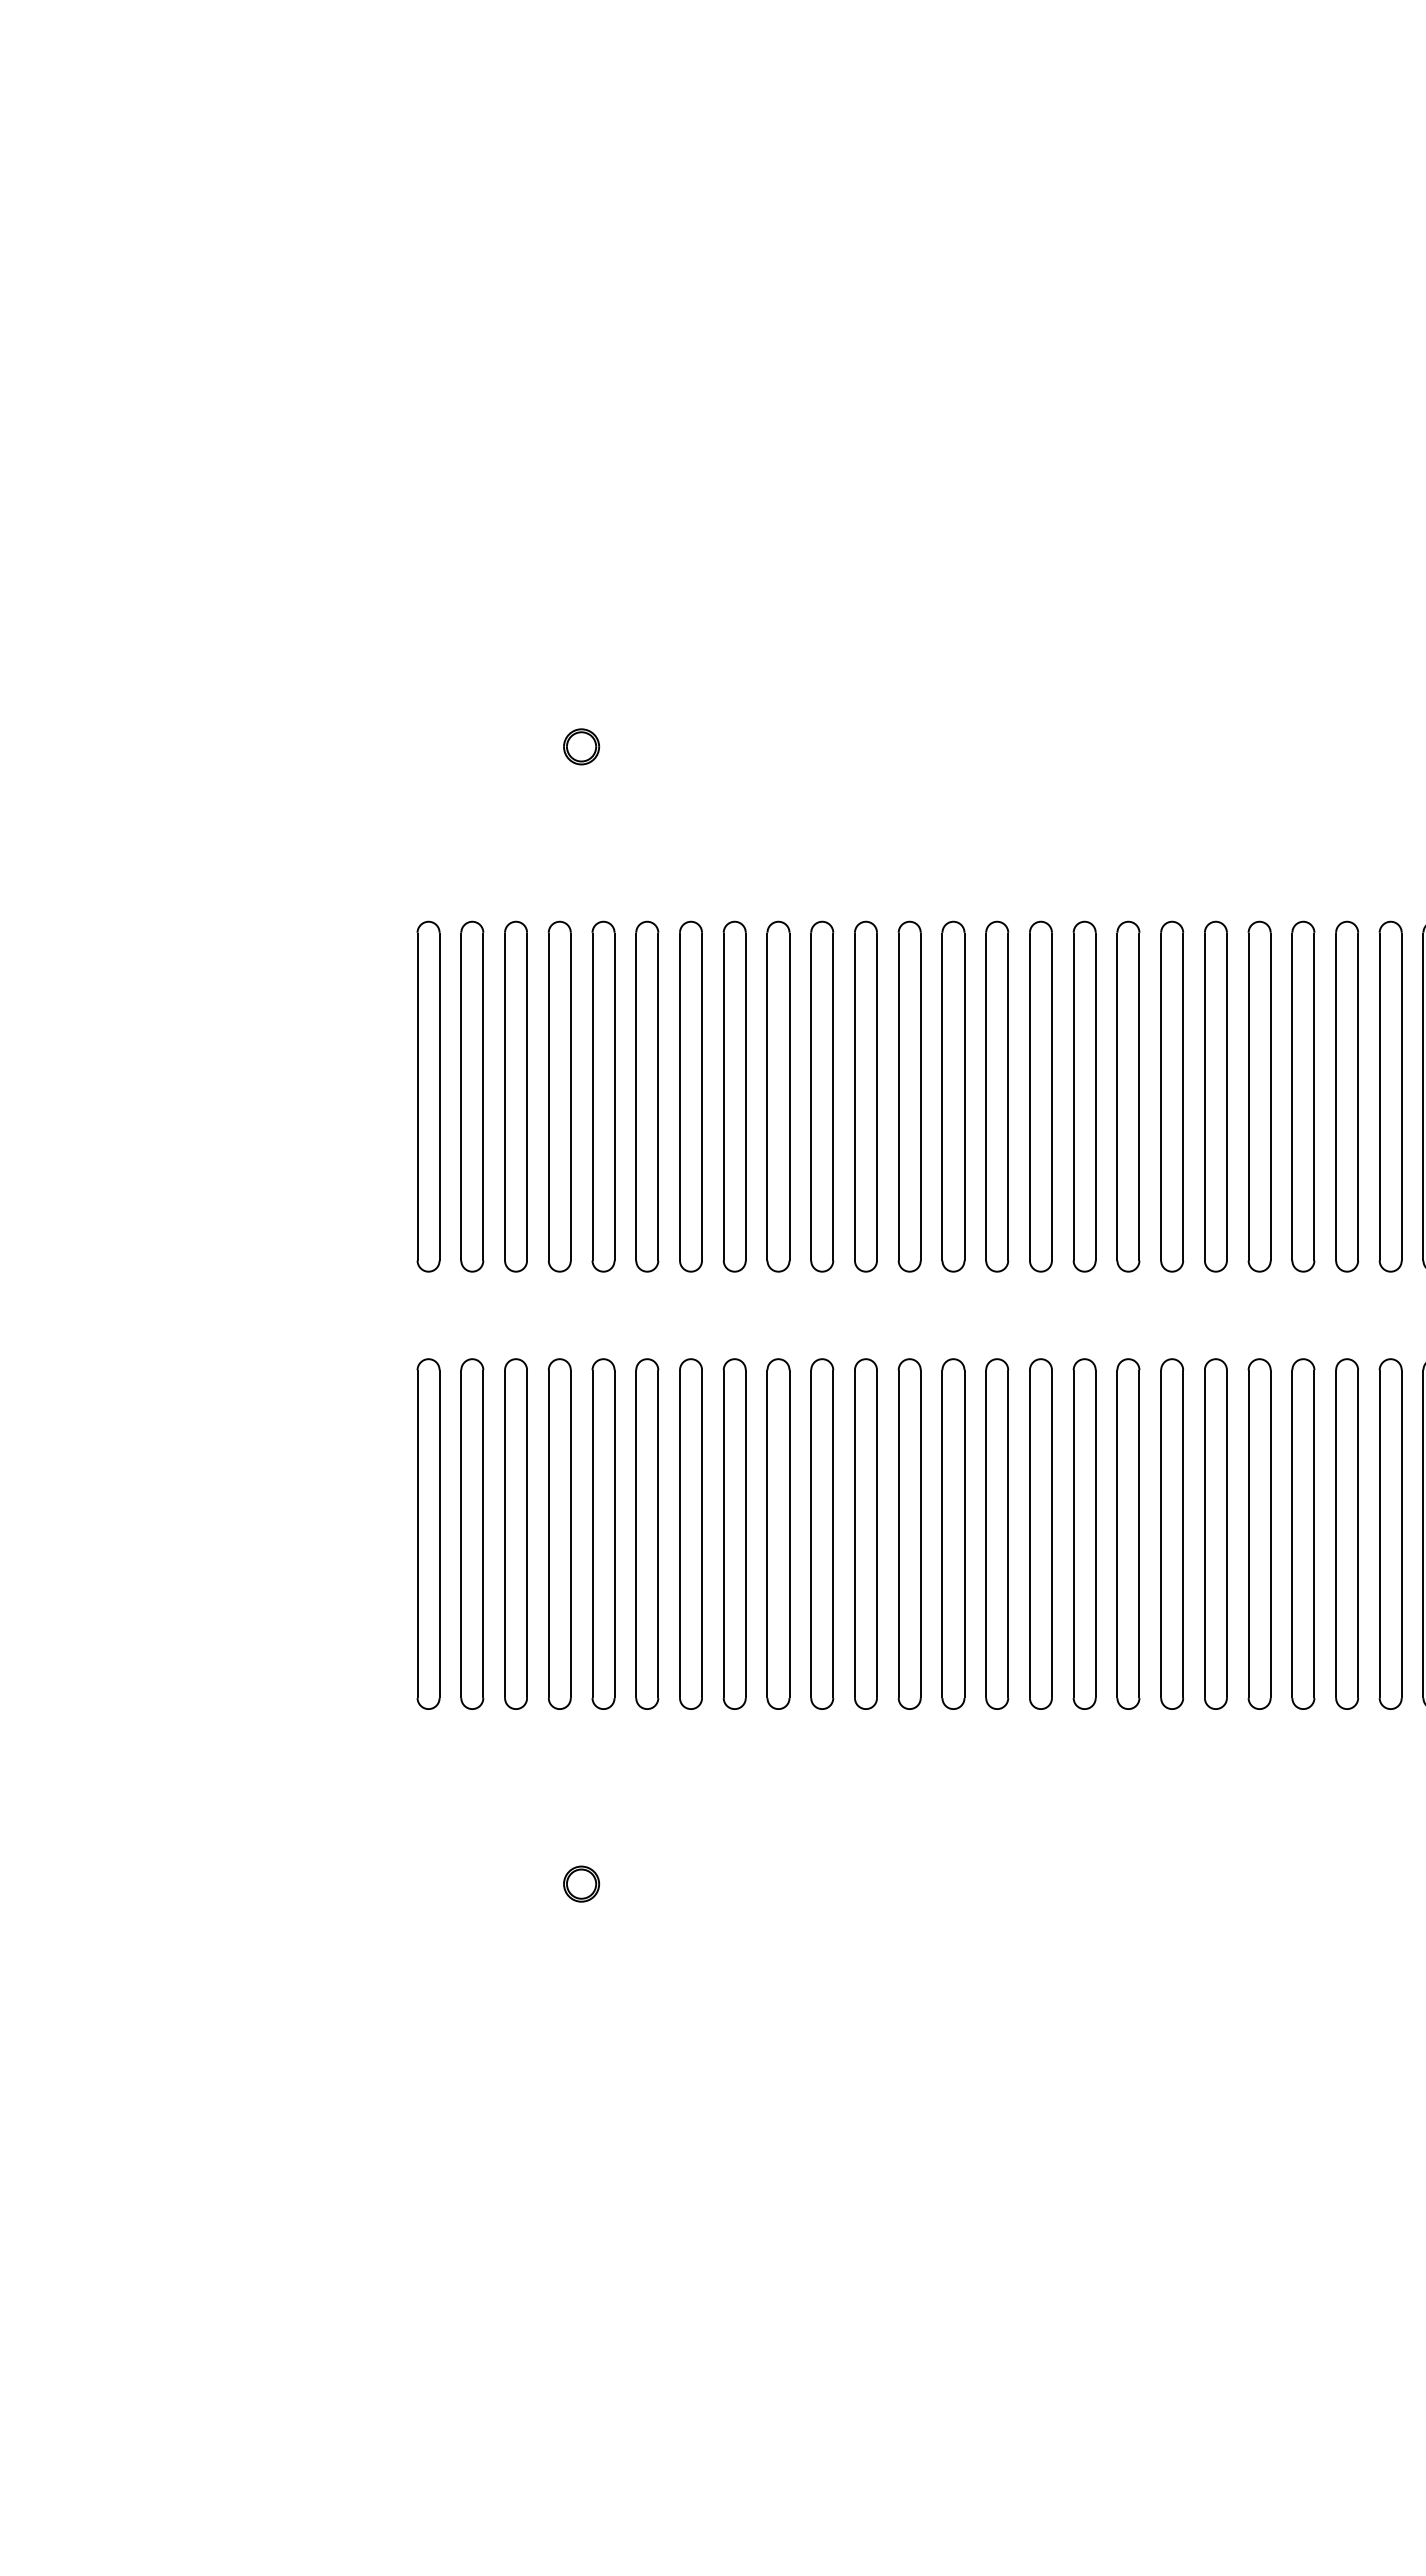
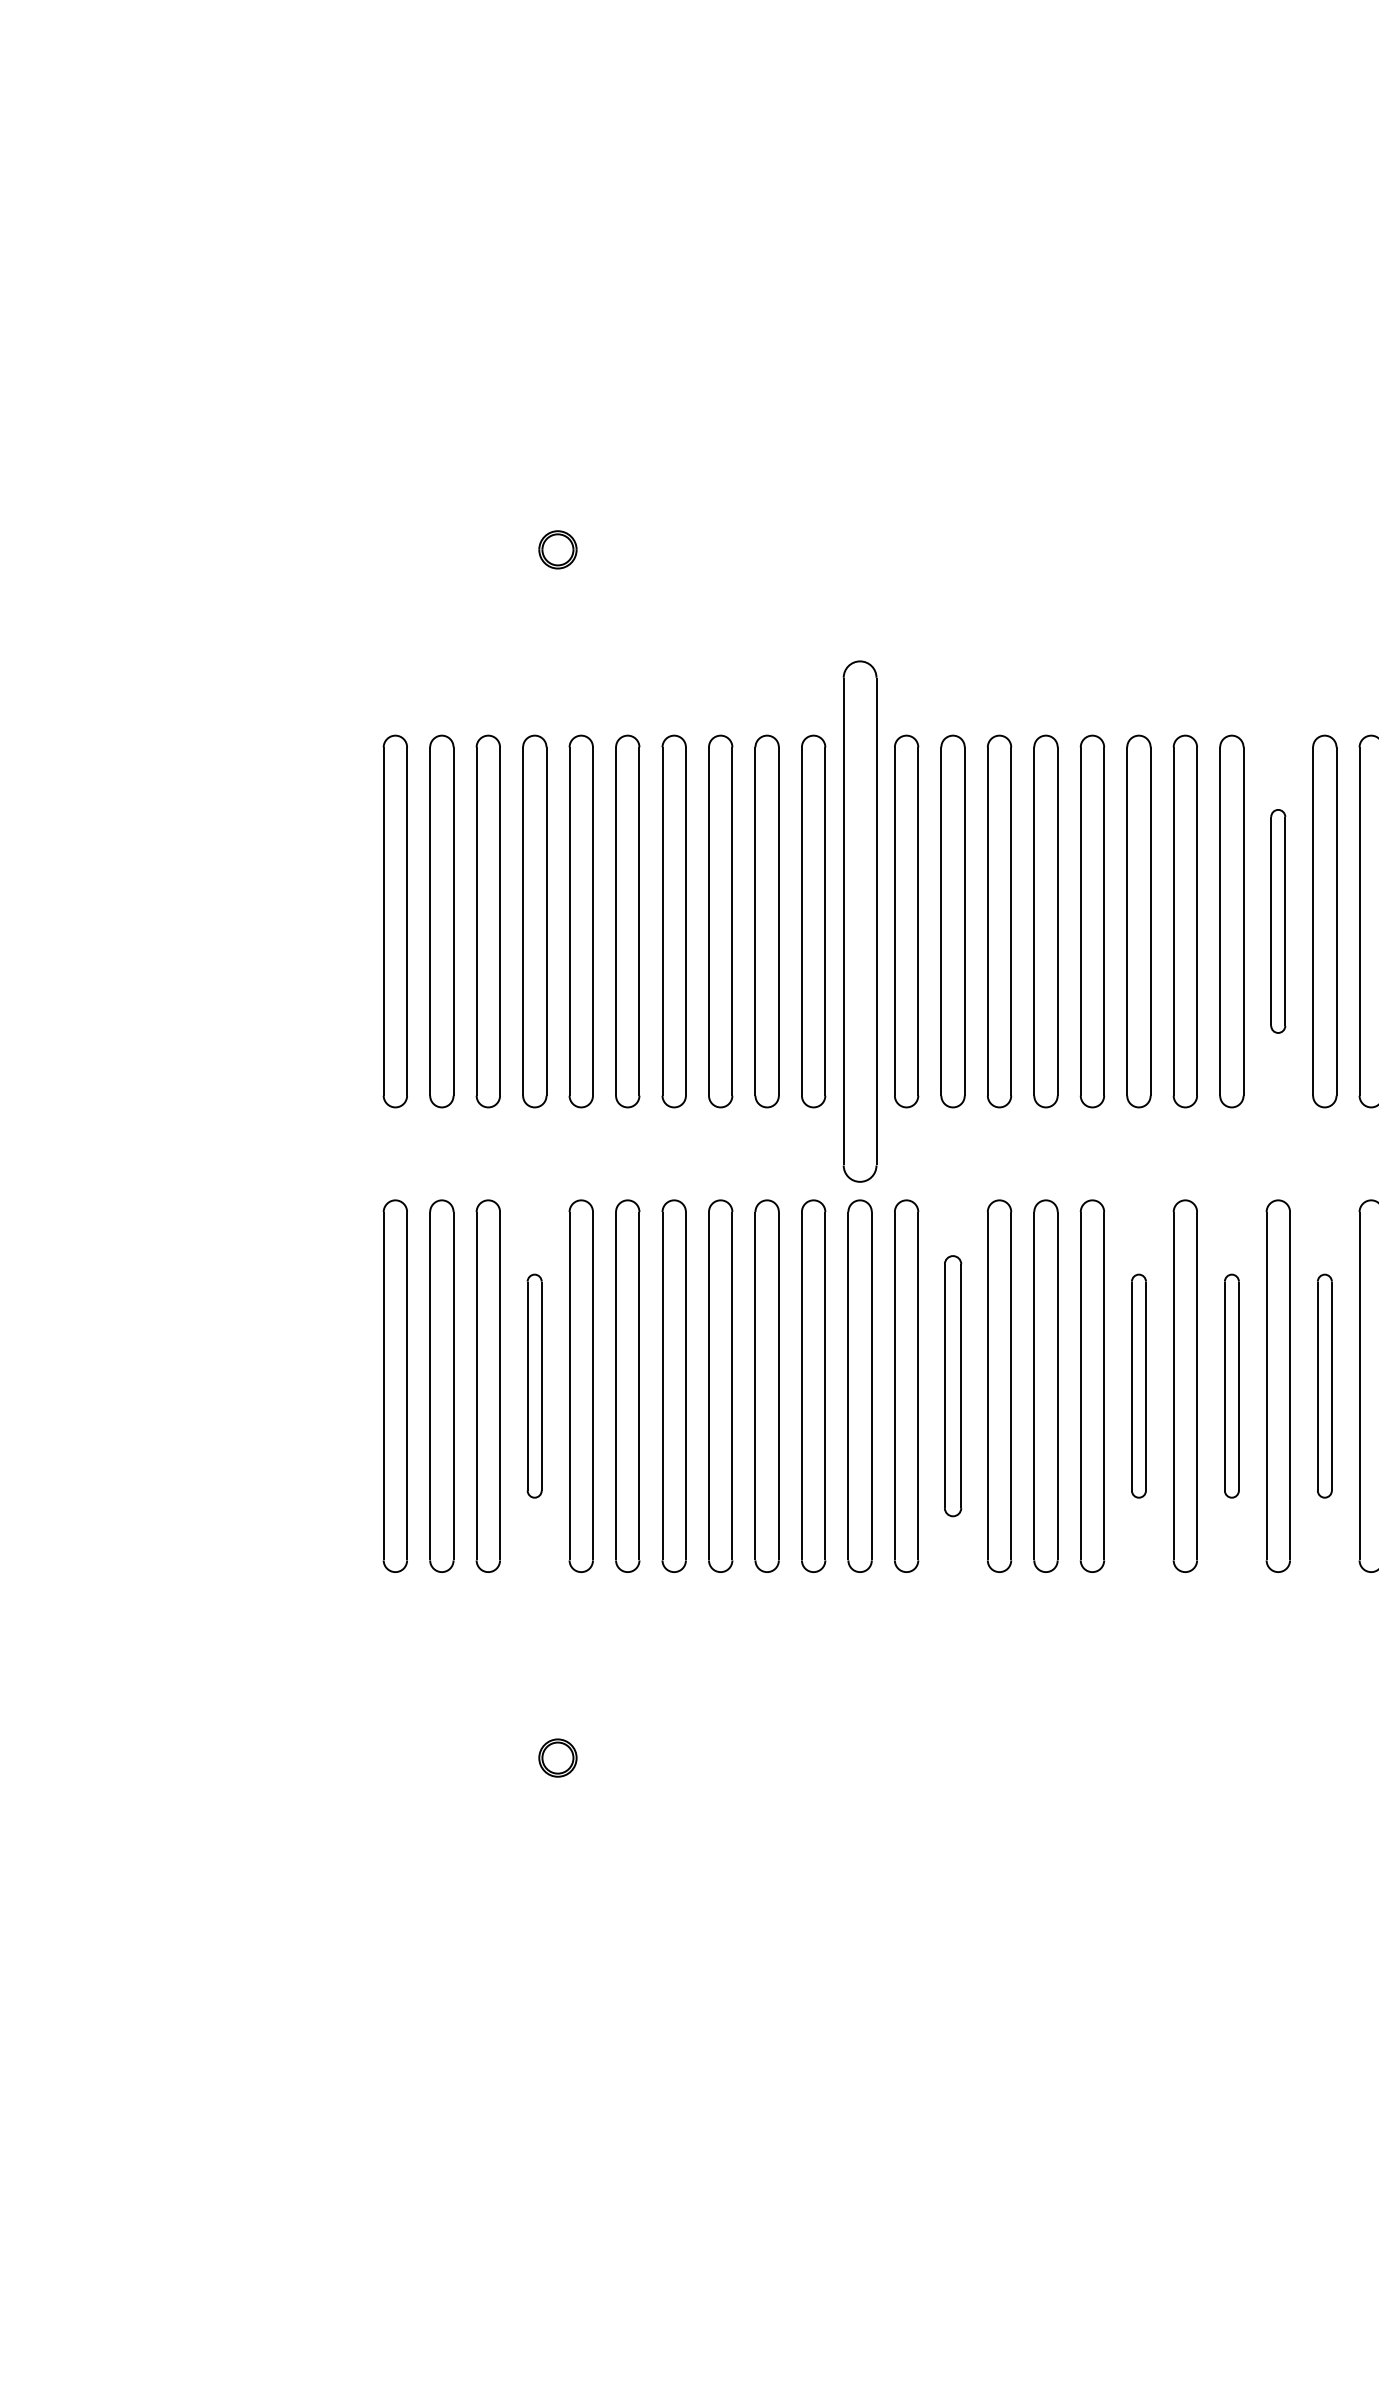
part: (865, 1096) -> (859, 921), size x1.4
part: (1259, 1096) -> (1278, 921), size x0.6
part: (559, 1533) -> (534, 1385), size x0.6
part: (953, 1533) -> (953, 1385), size x0.7
part: (1128, 1533) -> (1139, 1385), size x0.6
part: (1215, 1533) -> (1231, 1385), size x0.6
part: (1303, 1533) -> (1324, 1385), size x0.6

